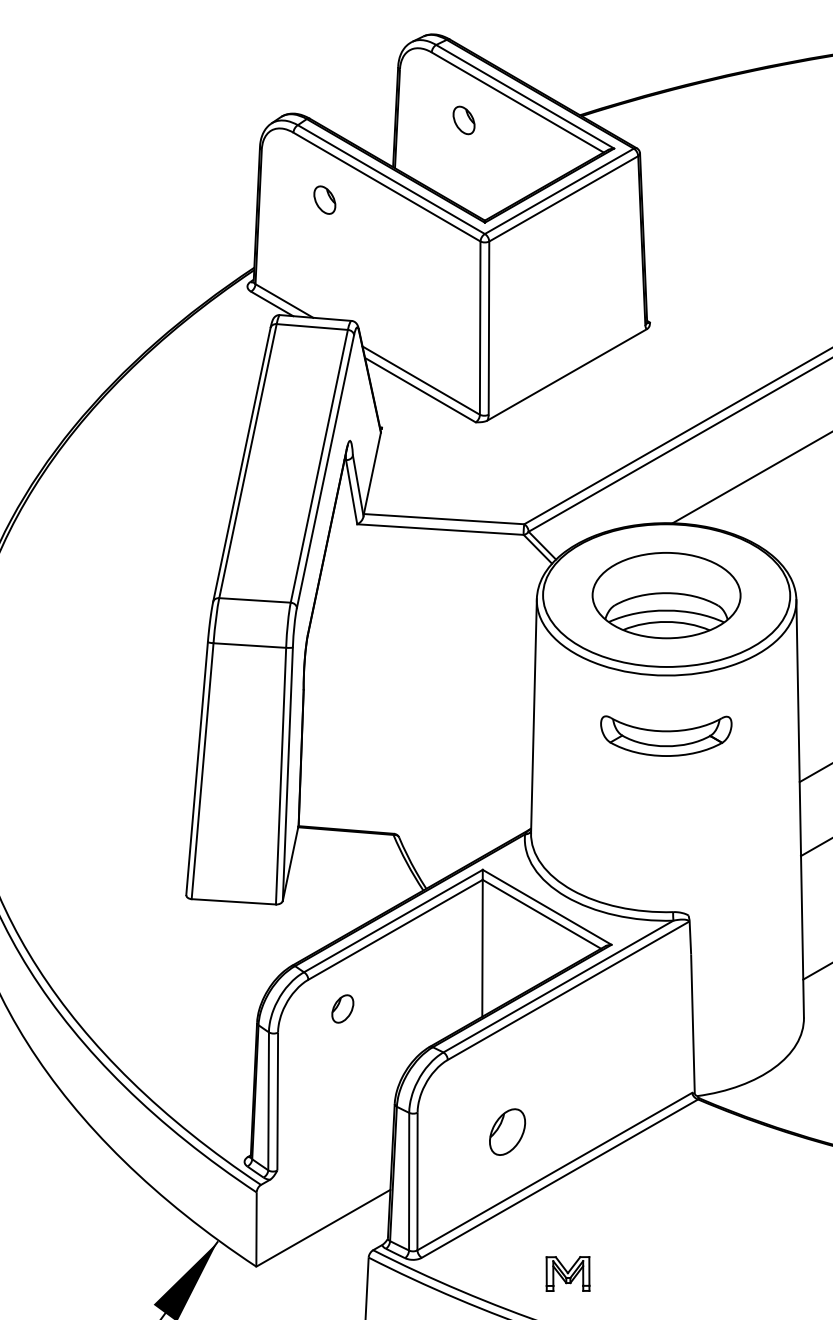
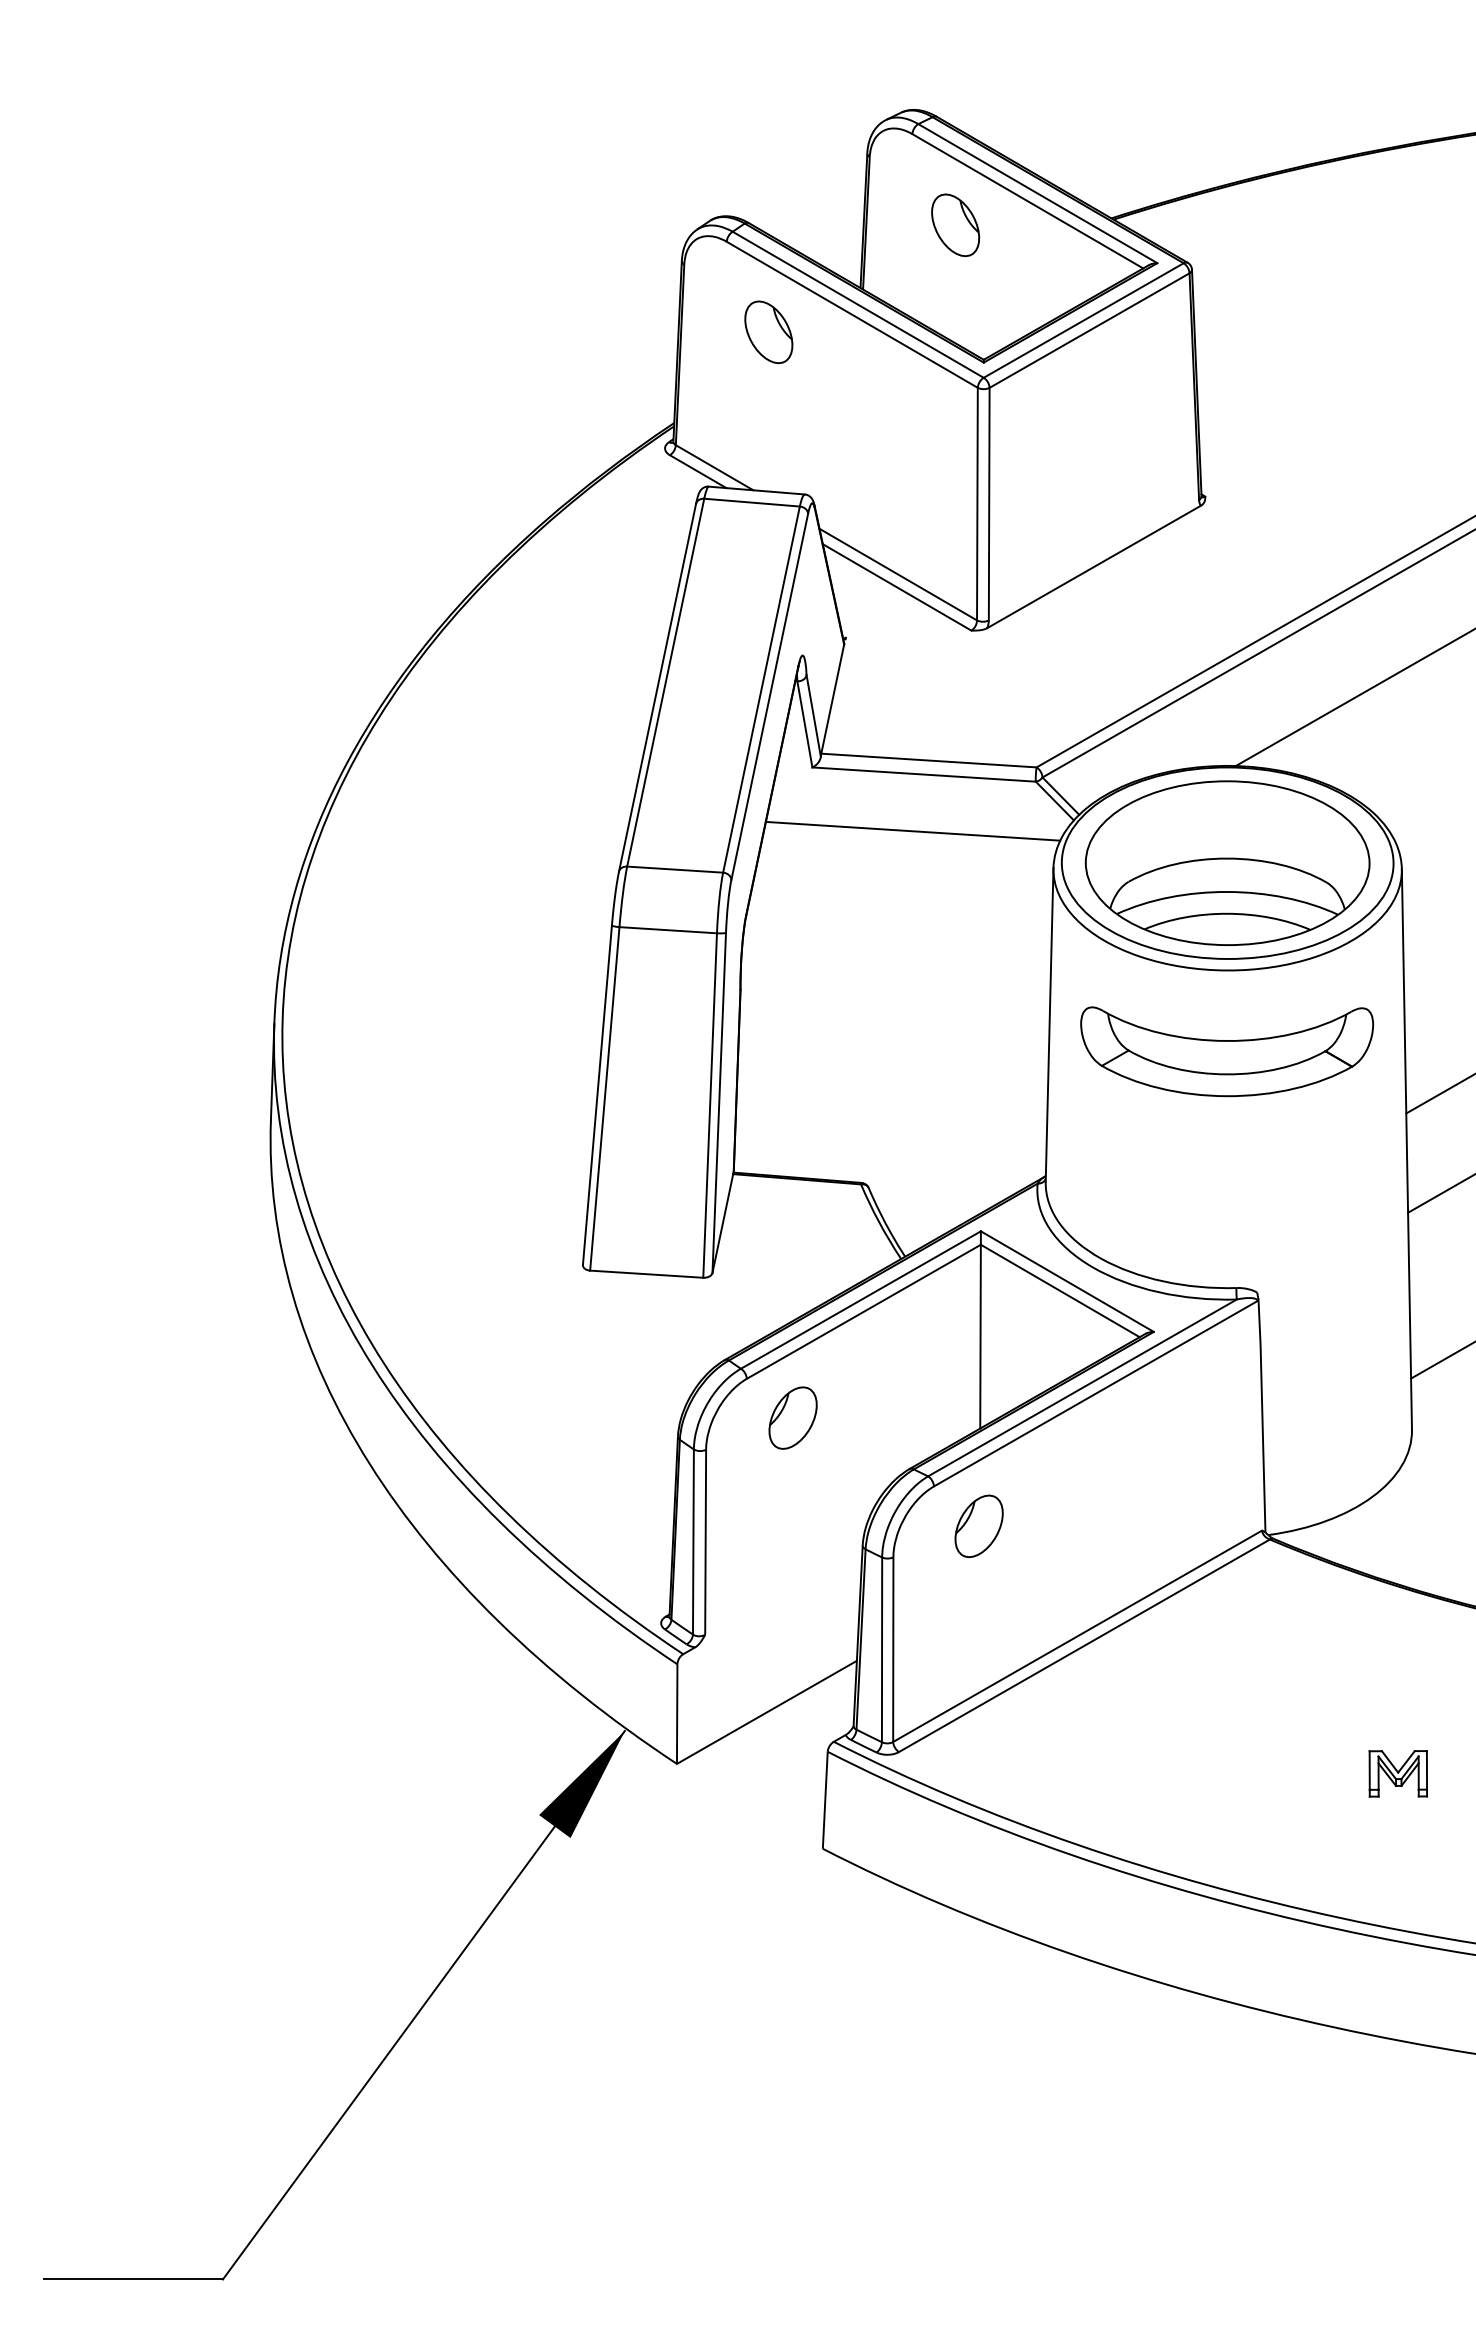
part: (463, 120) -> (955, 225), size x1.67
part: (324, 200) -> (768, 332), size x1.67
line: (431, 571) -> (912, 830), added
part: (666, 595) -> (1227, 862), size x1.43
part: (666, 735) -> (1227, 1051), size x1.67
part: (342, 1008) -> (792, 1417), size x1.67
part: (507, 1131) -> (978, 1525), moved
part: (567, 1273) -> (1397, 1773), moved

